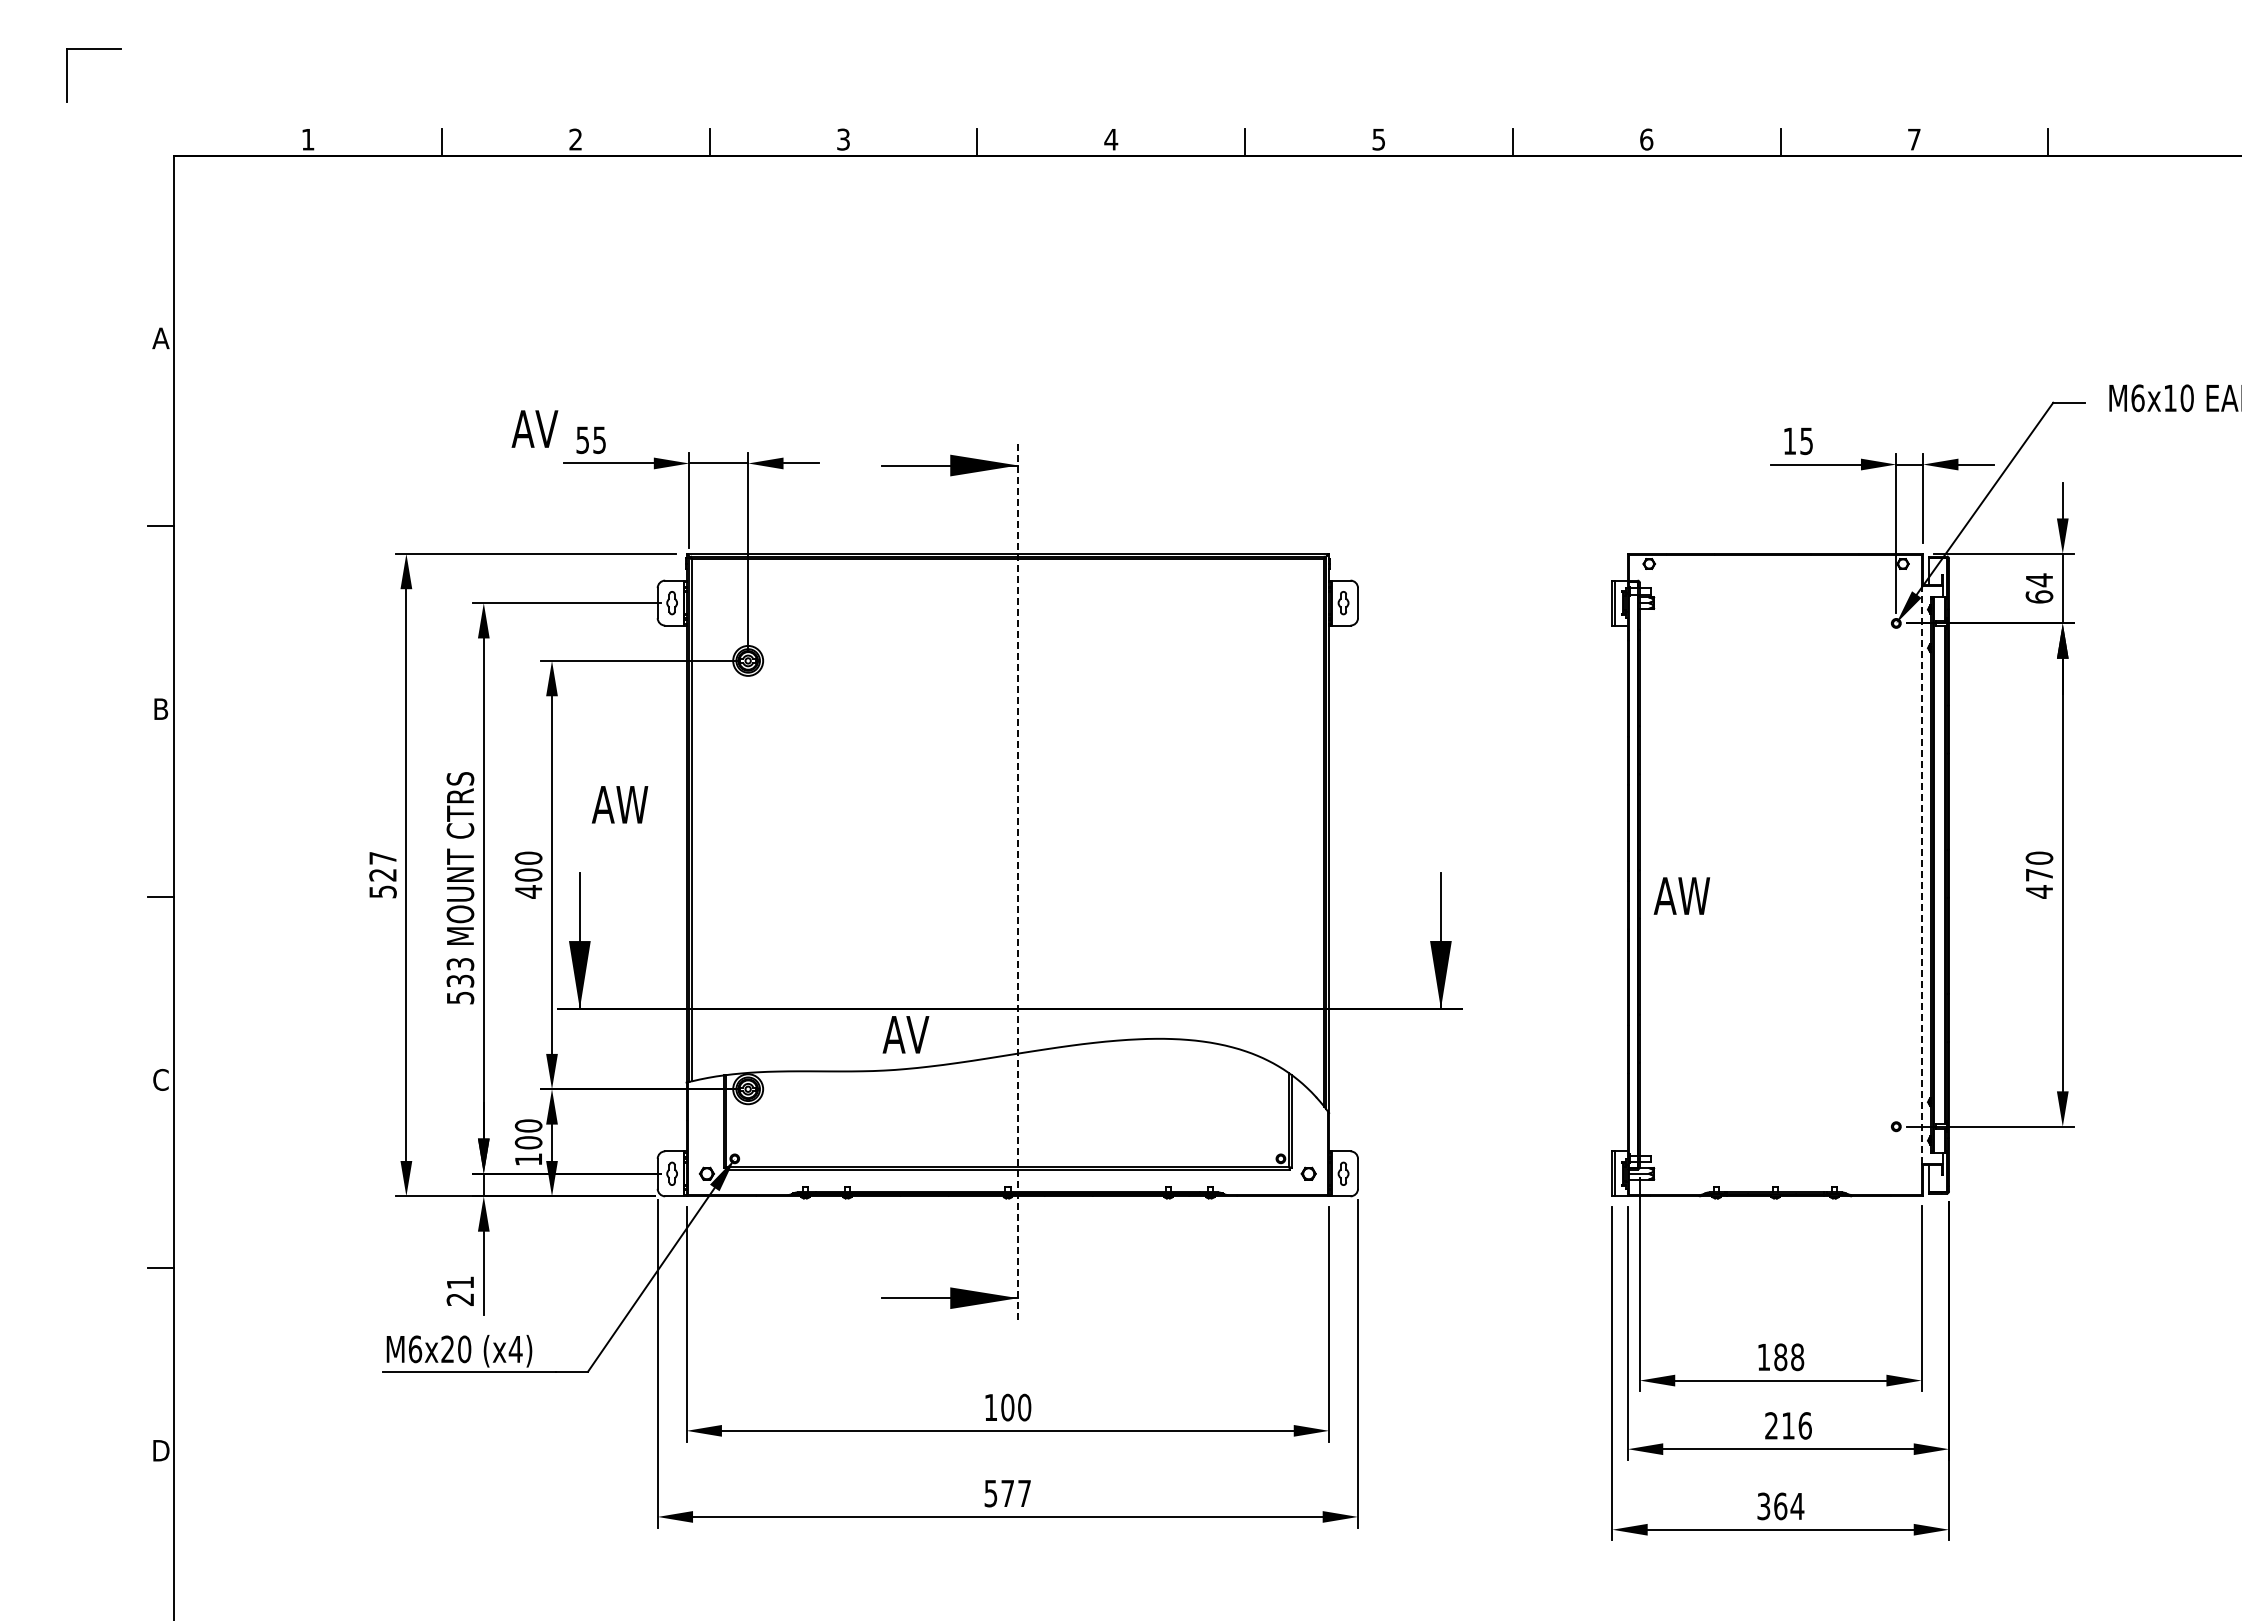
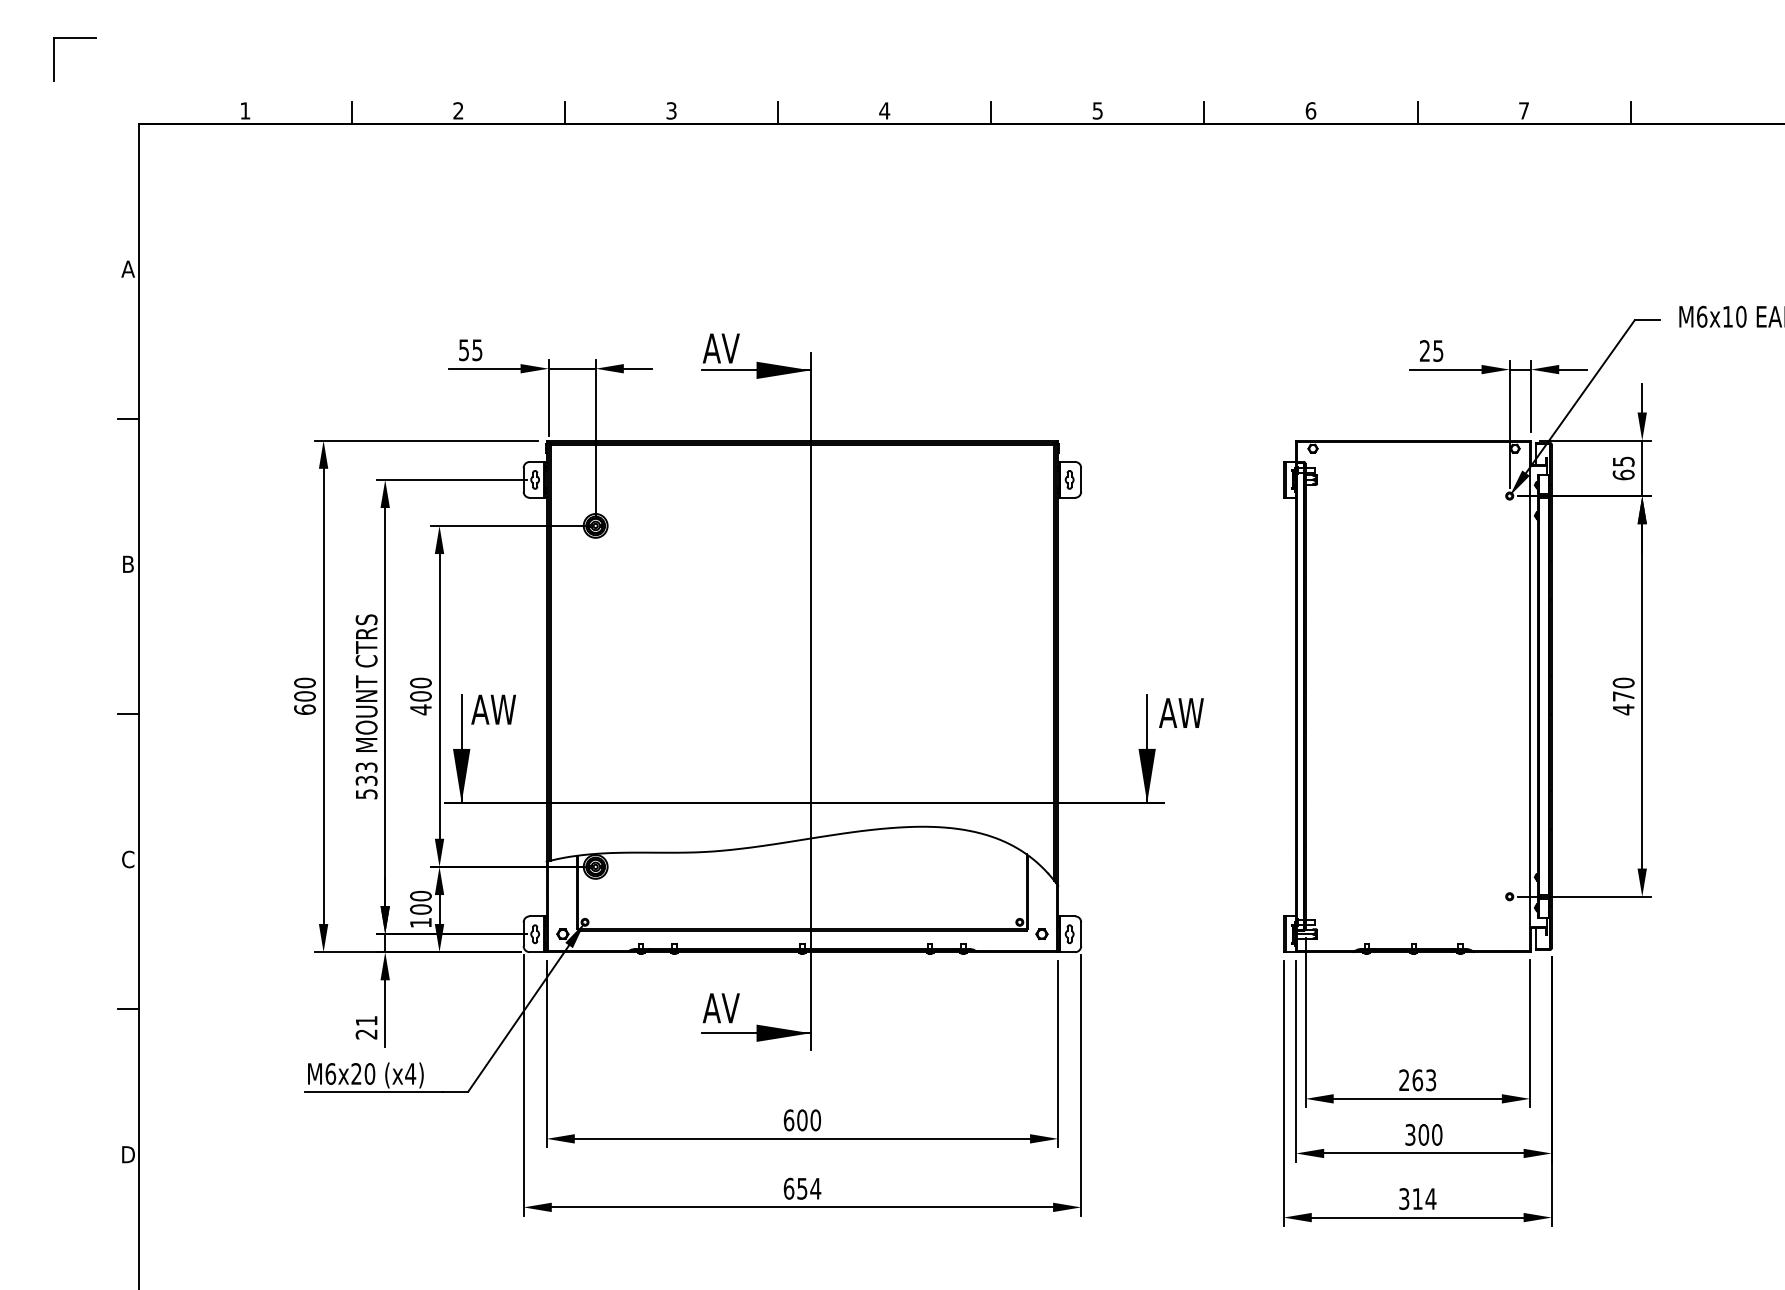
text: (534, 428) -> (720, 348), moved
text: (1789, 440) -> (1424, 350), 15 -> 25
text: (2039, 580) -> (1623, 461), 64 -> 65
text: (619, 804) -> (493, 709), moved
text: (382, 874) -> (304, 695), 527 -> 600
line: (1921, 874) -> (1529, 695), dashed -> solid
line: (1018, 881) -> (810, 701), dashed -> solid
text: (1681, 895) -> (1181, 712), moved
text: (905, 1034) -> (720, 1008), moved
text: (1780, 1357) -> (1417, 1080), 188 -> 263
text: (990, 1407) -> (788, 1120), 100 -> 600
text: (1788, 1425) -> (1423, 1134), 216 -> 300
text: (1007, 1493) -> (802, 1188), 577 -> 654
text: (1780, 1506) -> (1417, 1199), 364 -> 314

